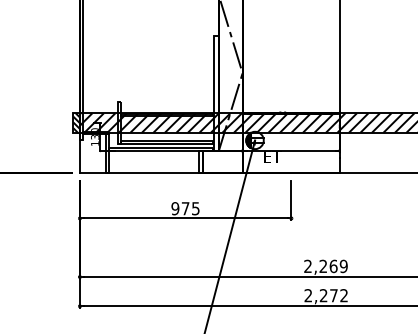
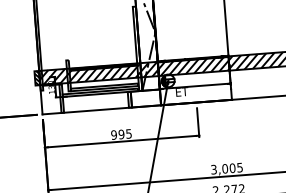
text: (185, 208) -> (121, 134), 975 -> 995
text: (325, 266) -> (226, 168), 2,269 -> 3,005

